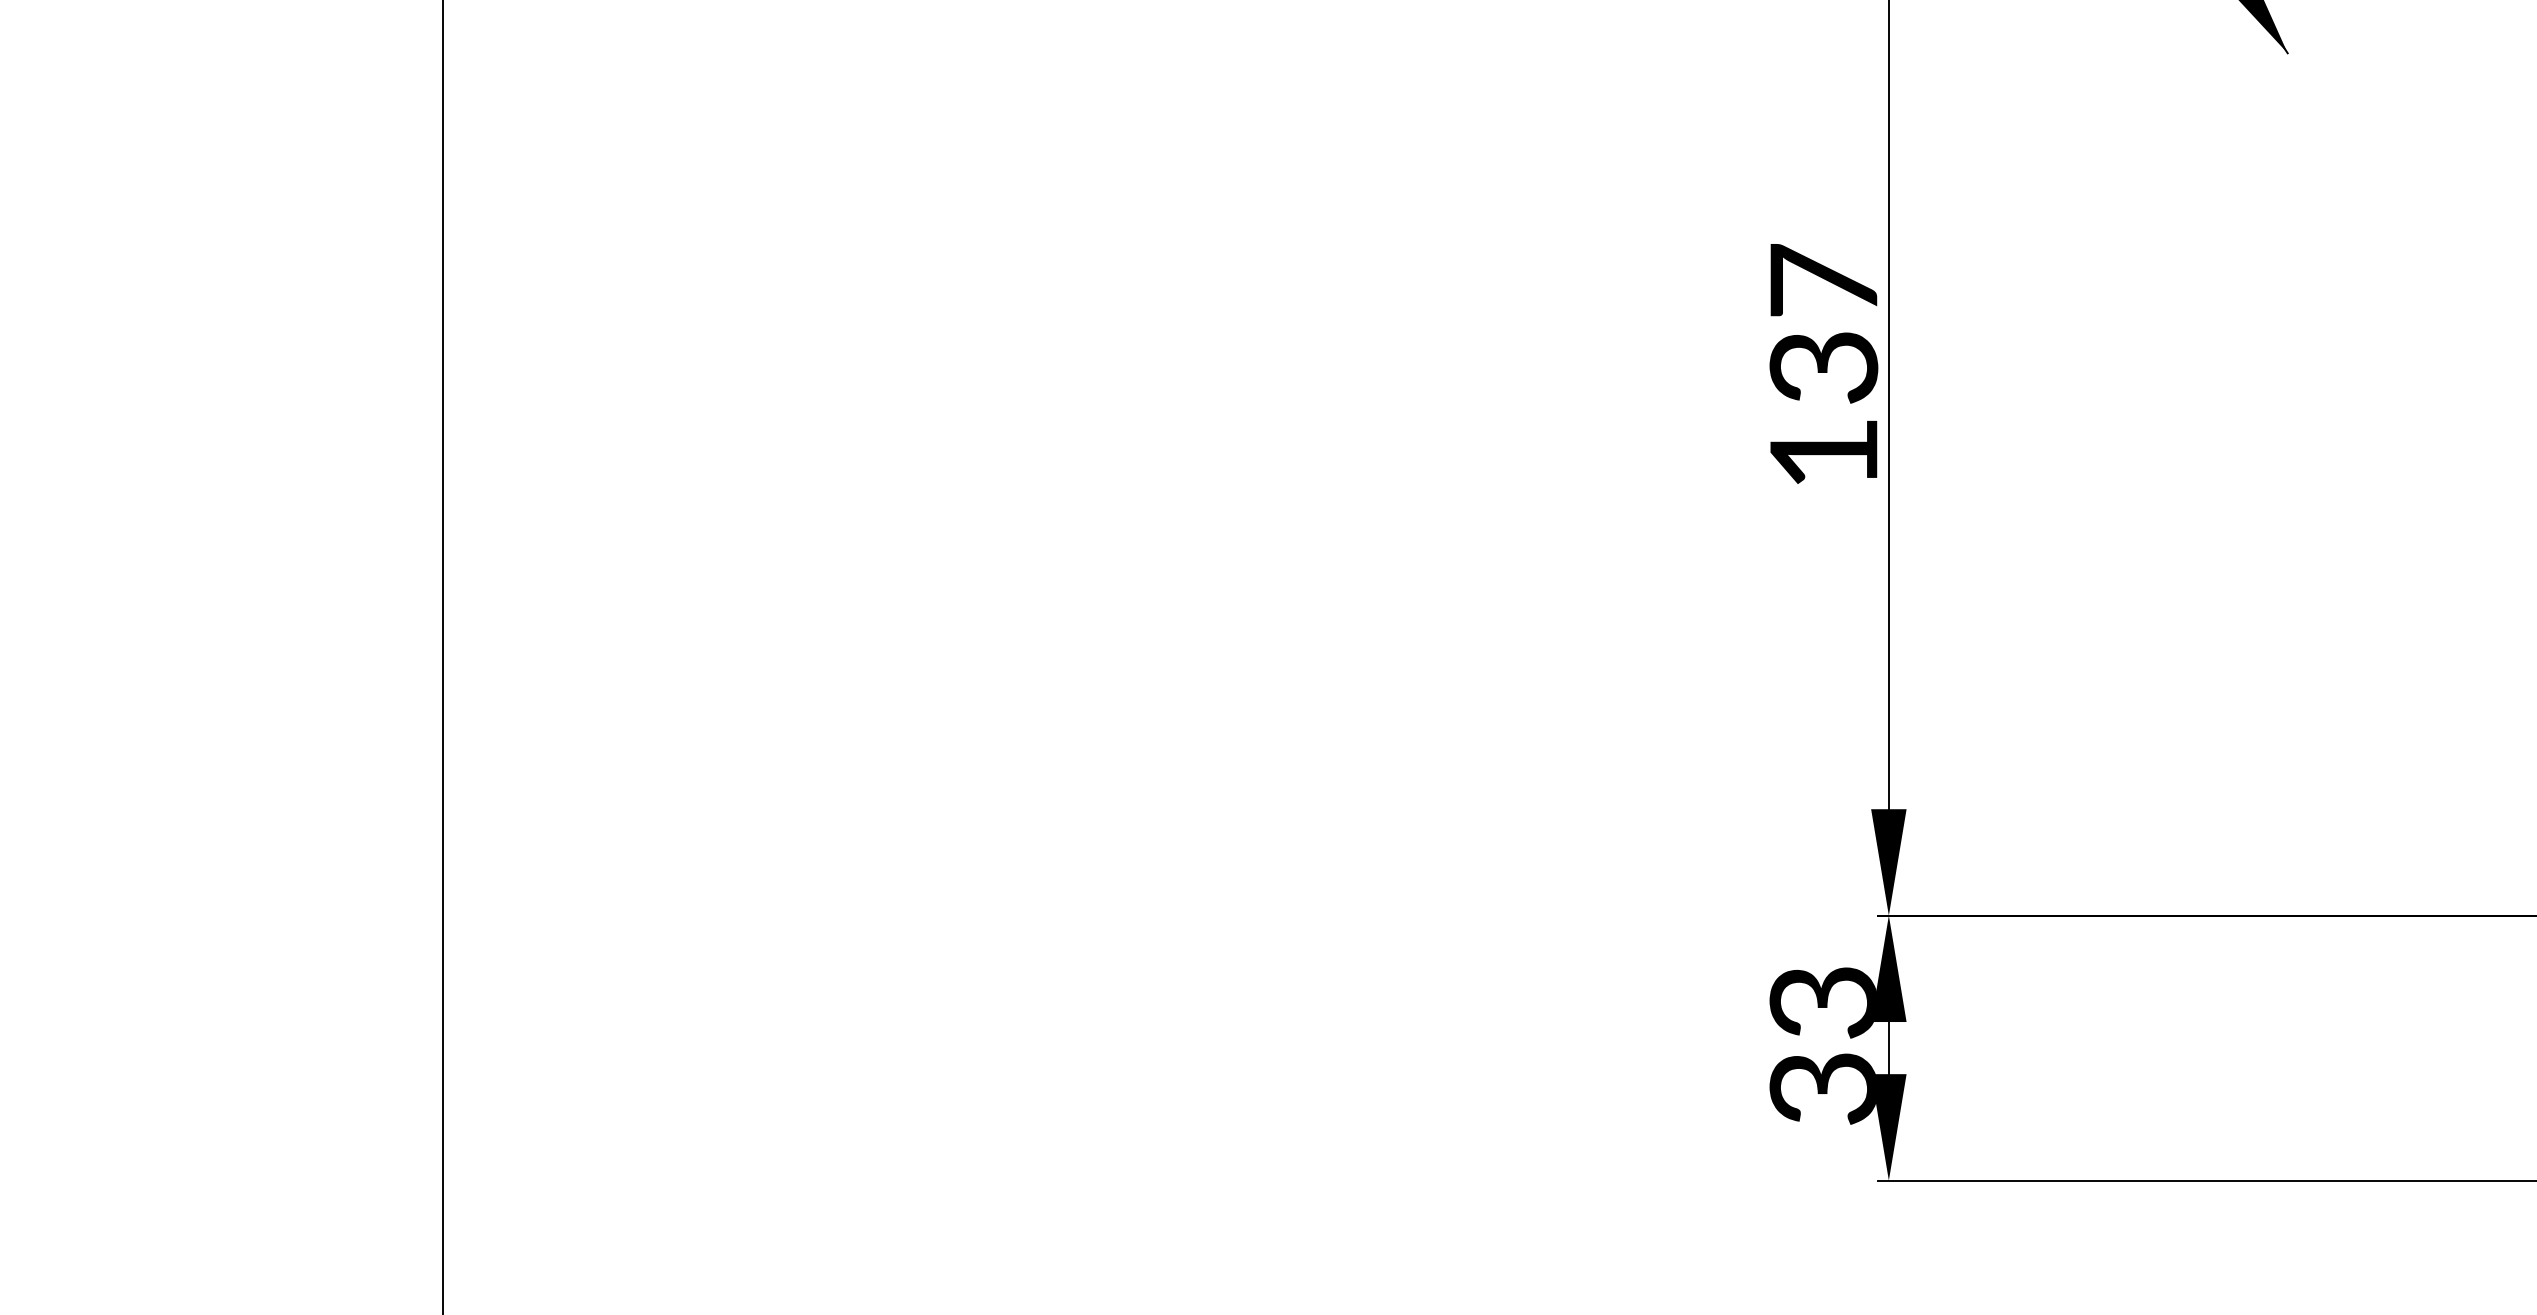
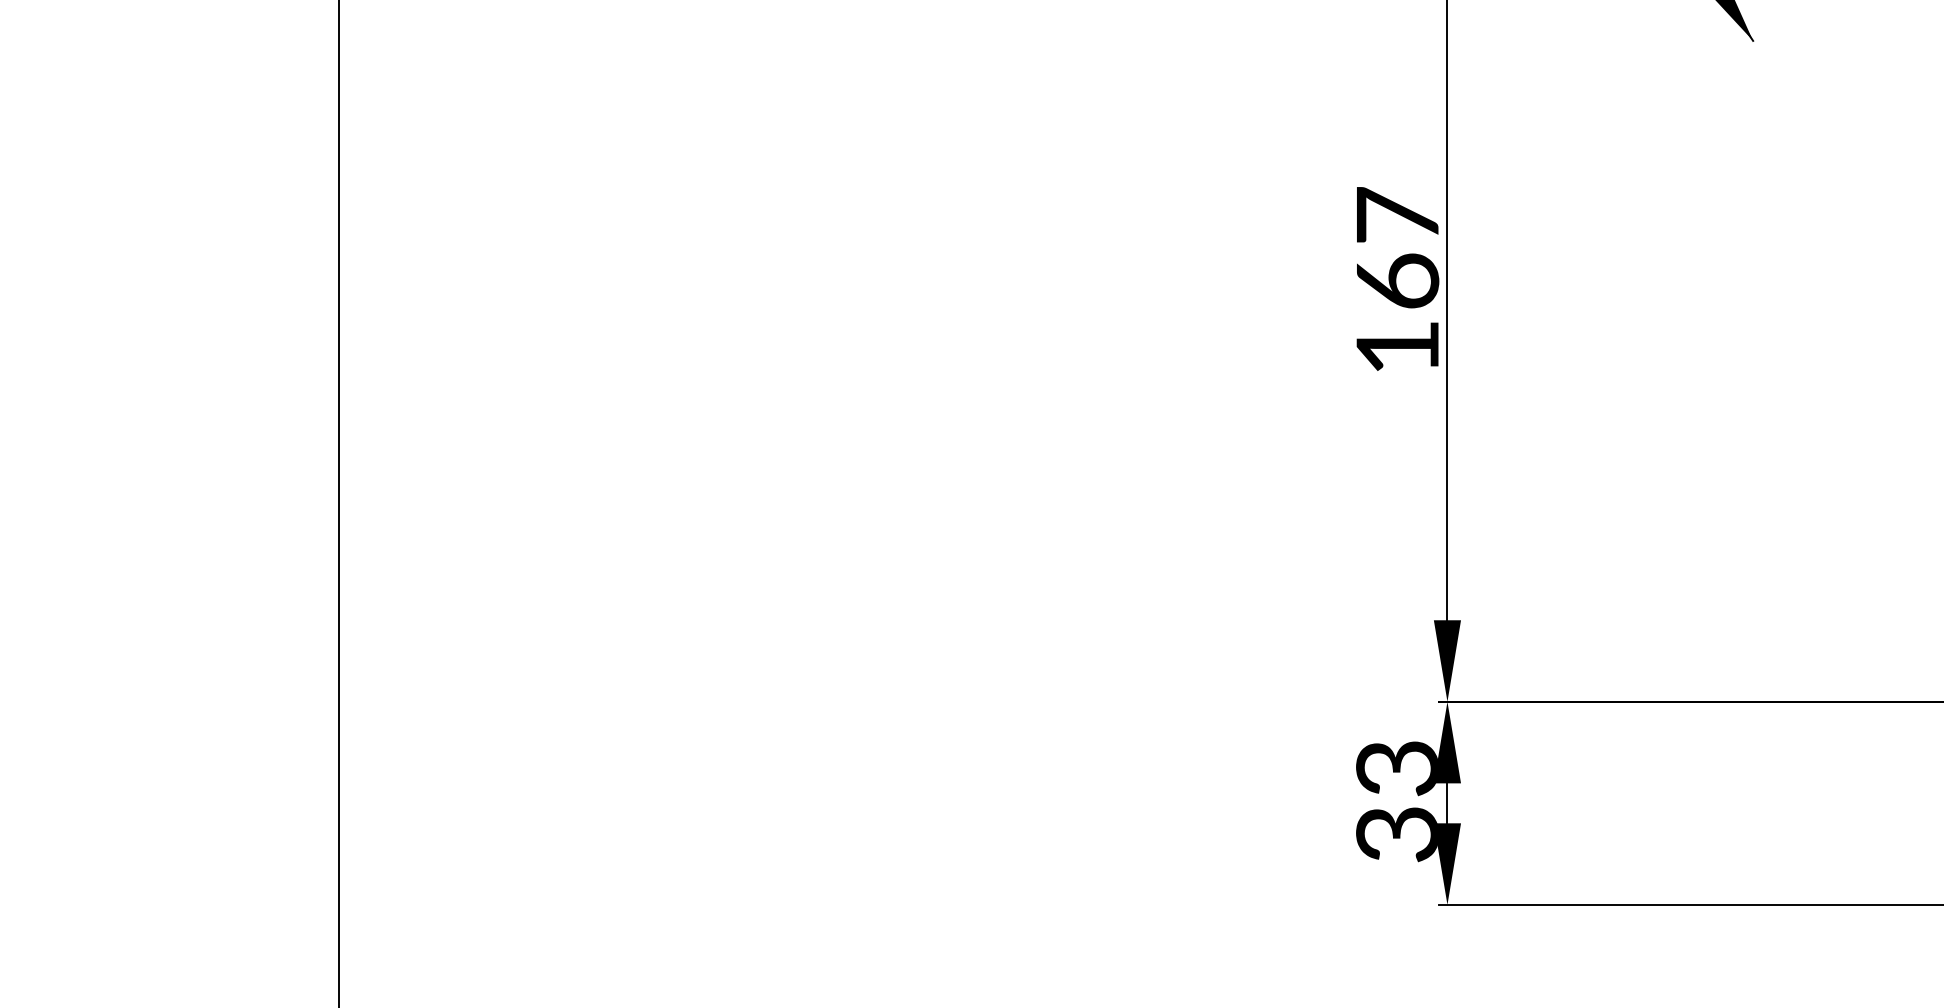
text: (1823, 366) -> (1397, 280), 137 -> 167

